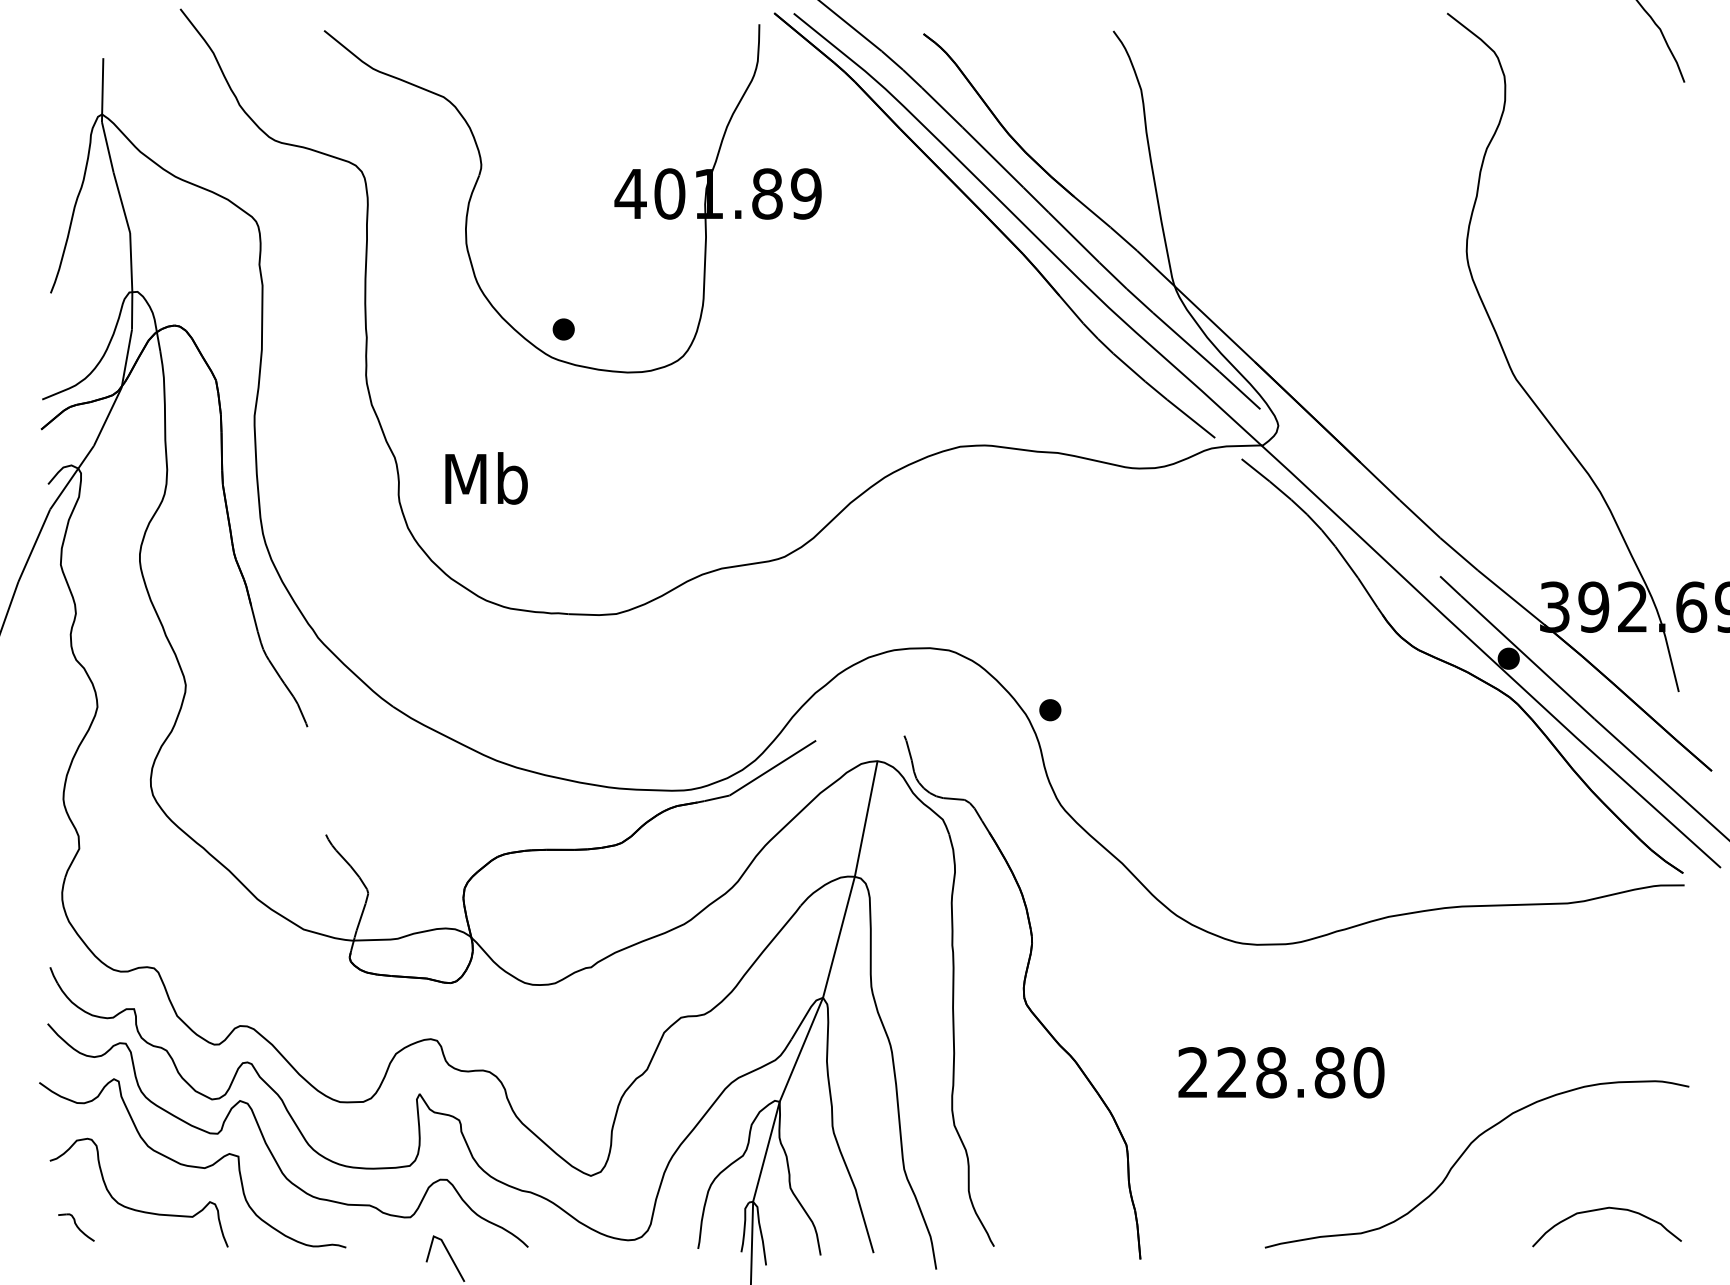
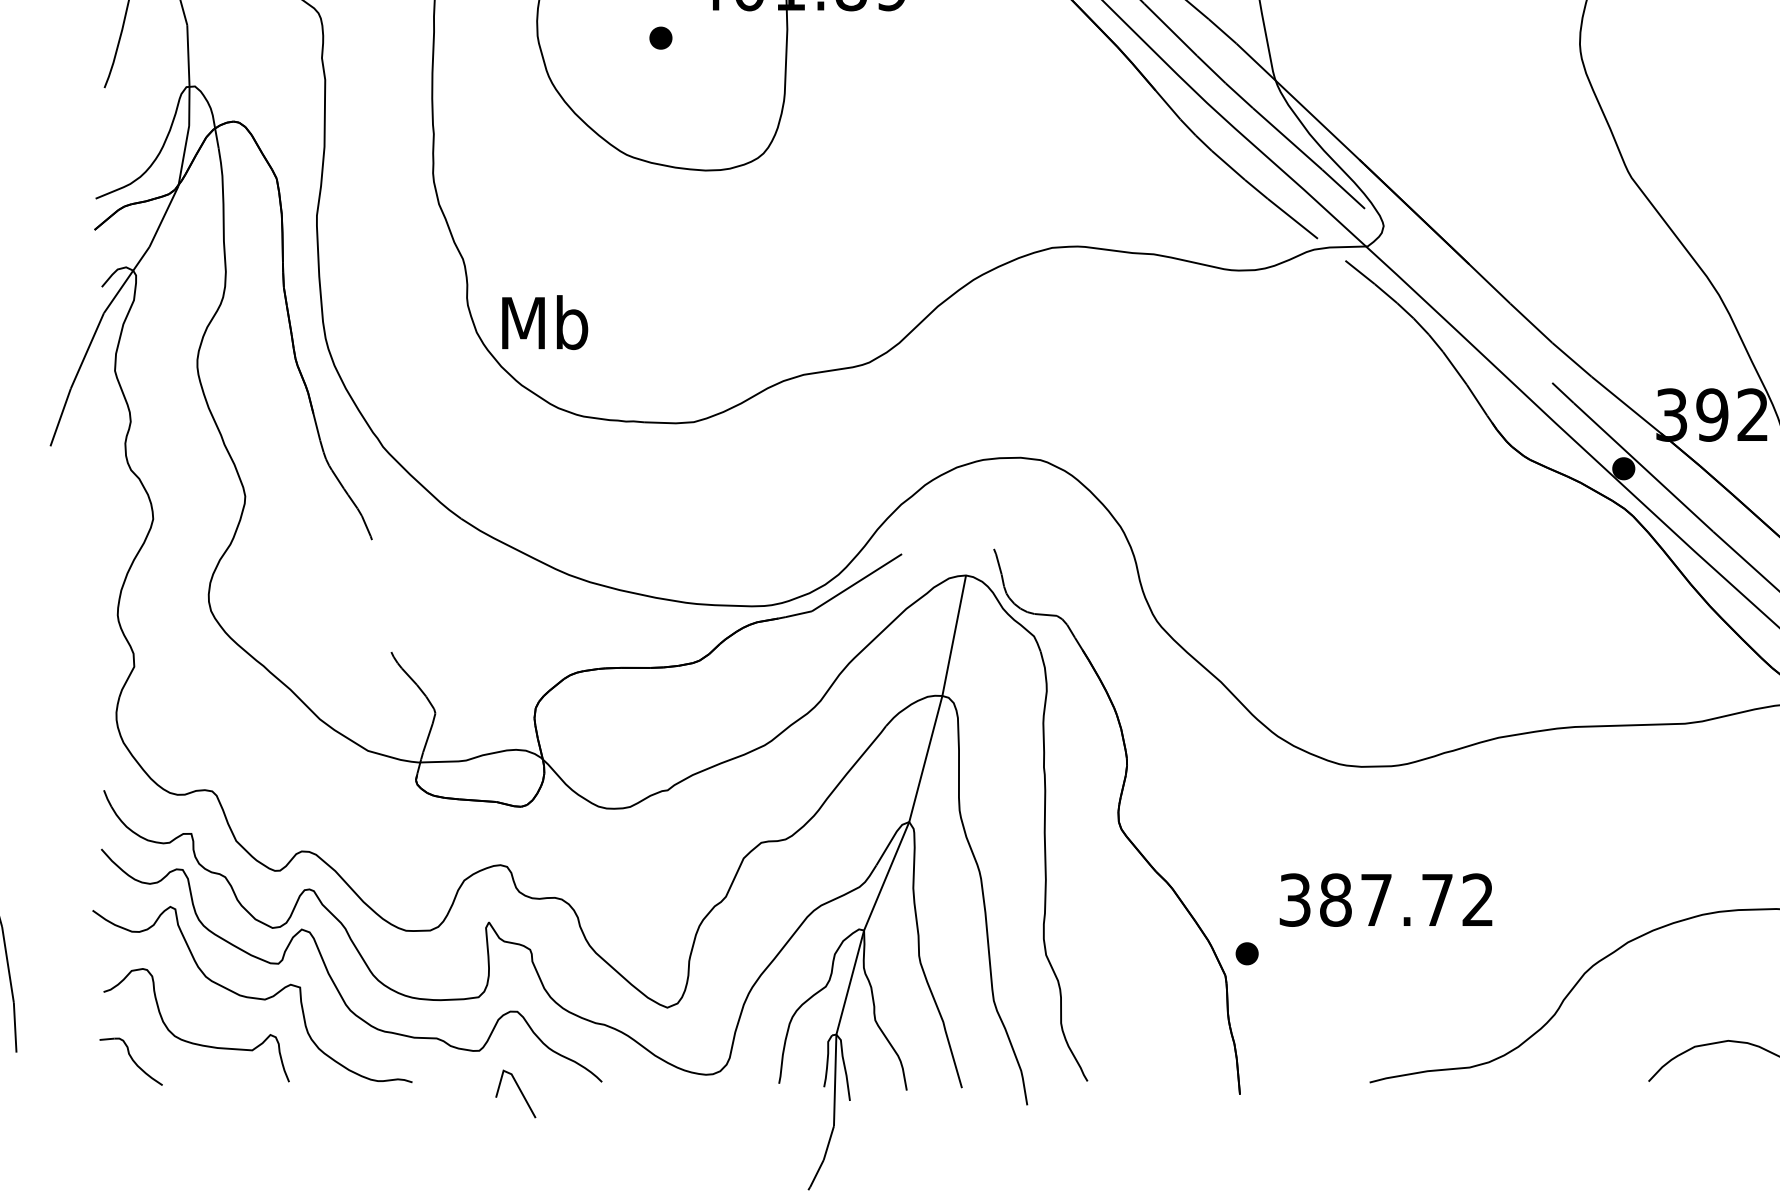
part: (563, 329) -> (660, 38), moved
text: (486, 478) -> (545, 322), moved
part: (1050, 710) -> (1247, 954), moved
text: (1281, 1072) -> (1386, 899), 228.80 -> 387.72
part: (76, 1227) -> (131, 1061), size x1.67

